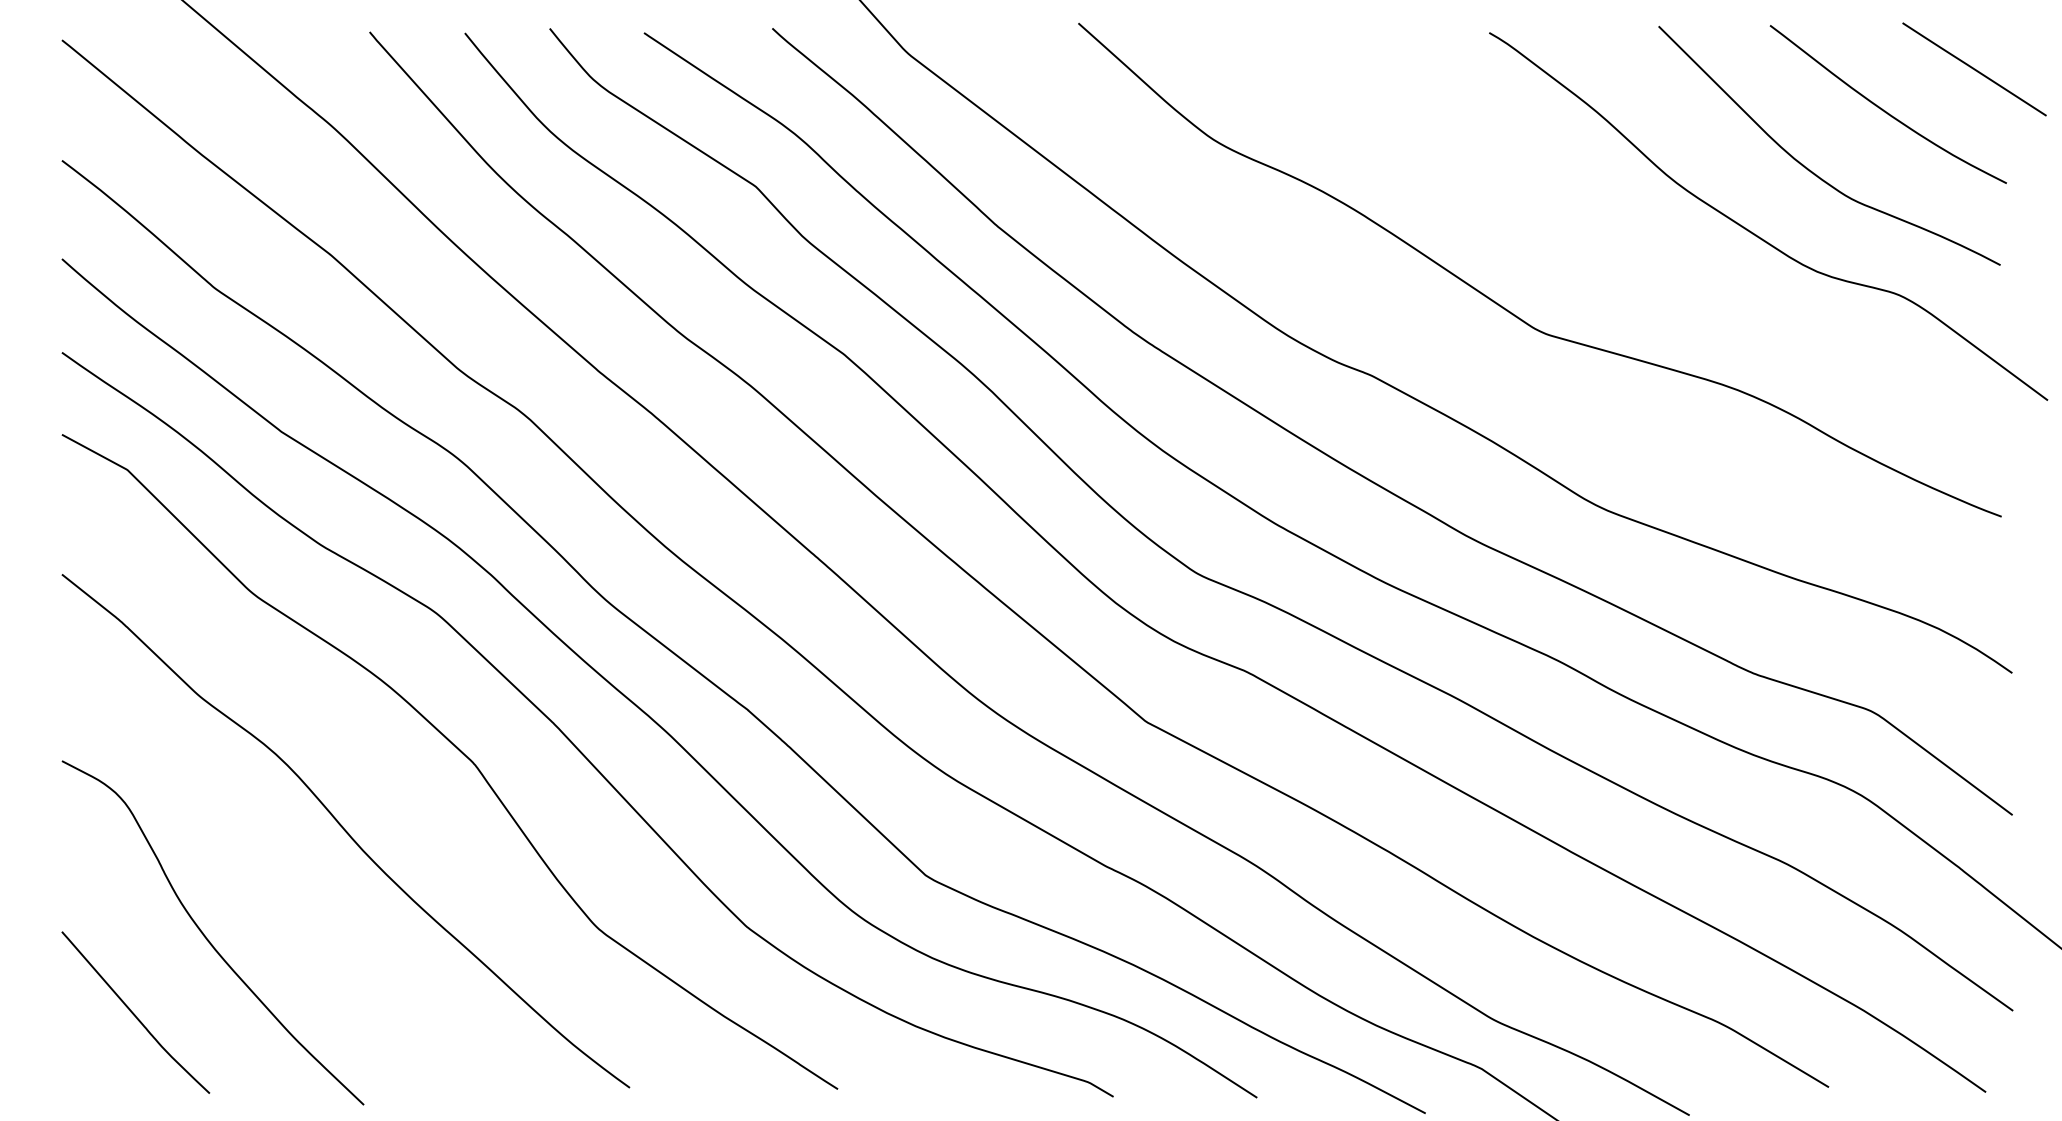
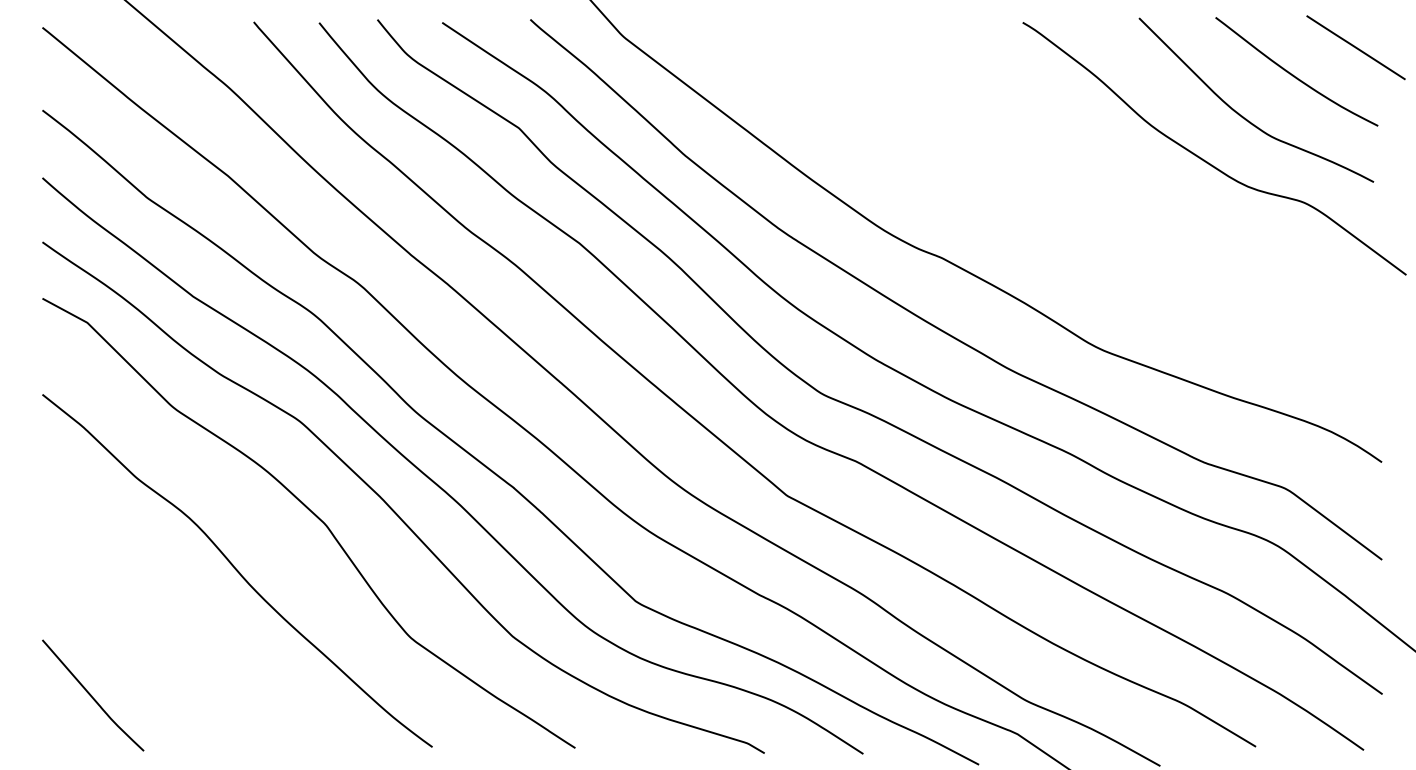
curve: (1510, 310) -> (1037, 213), removed
curve: (207, 936) -> (142, 643), removed

